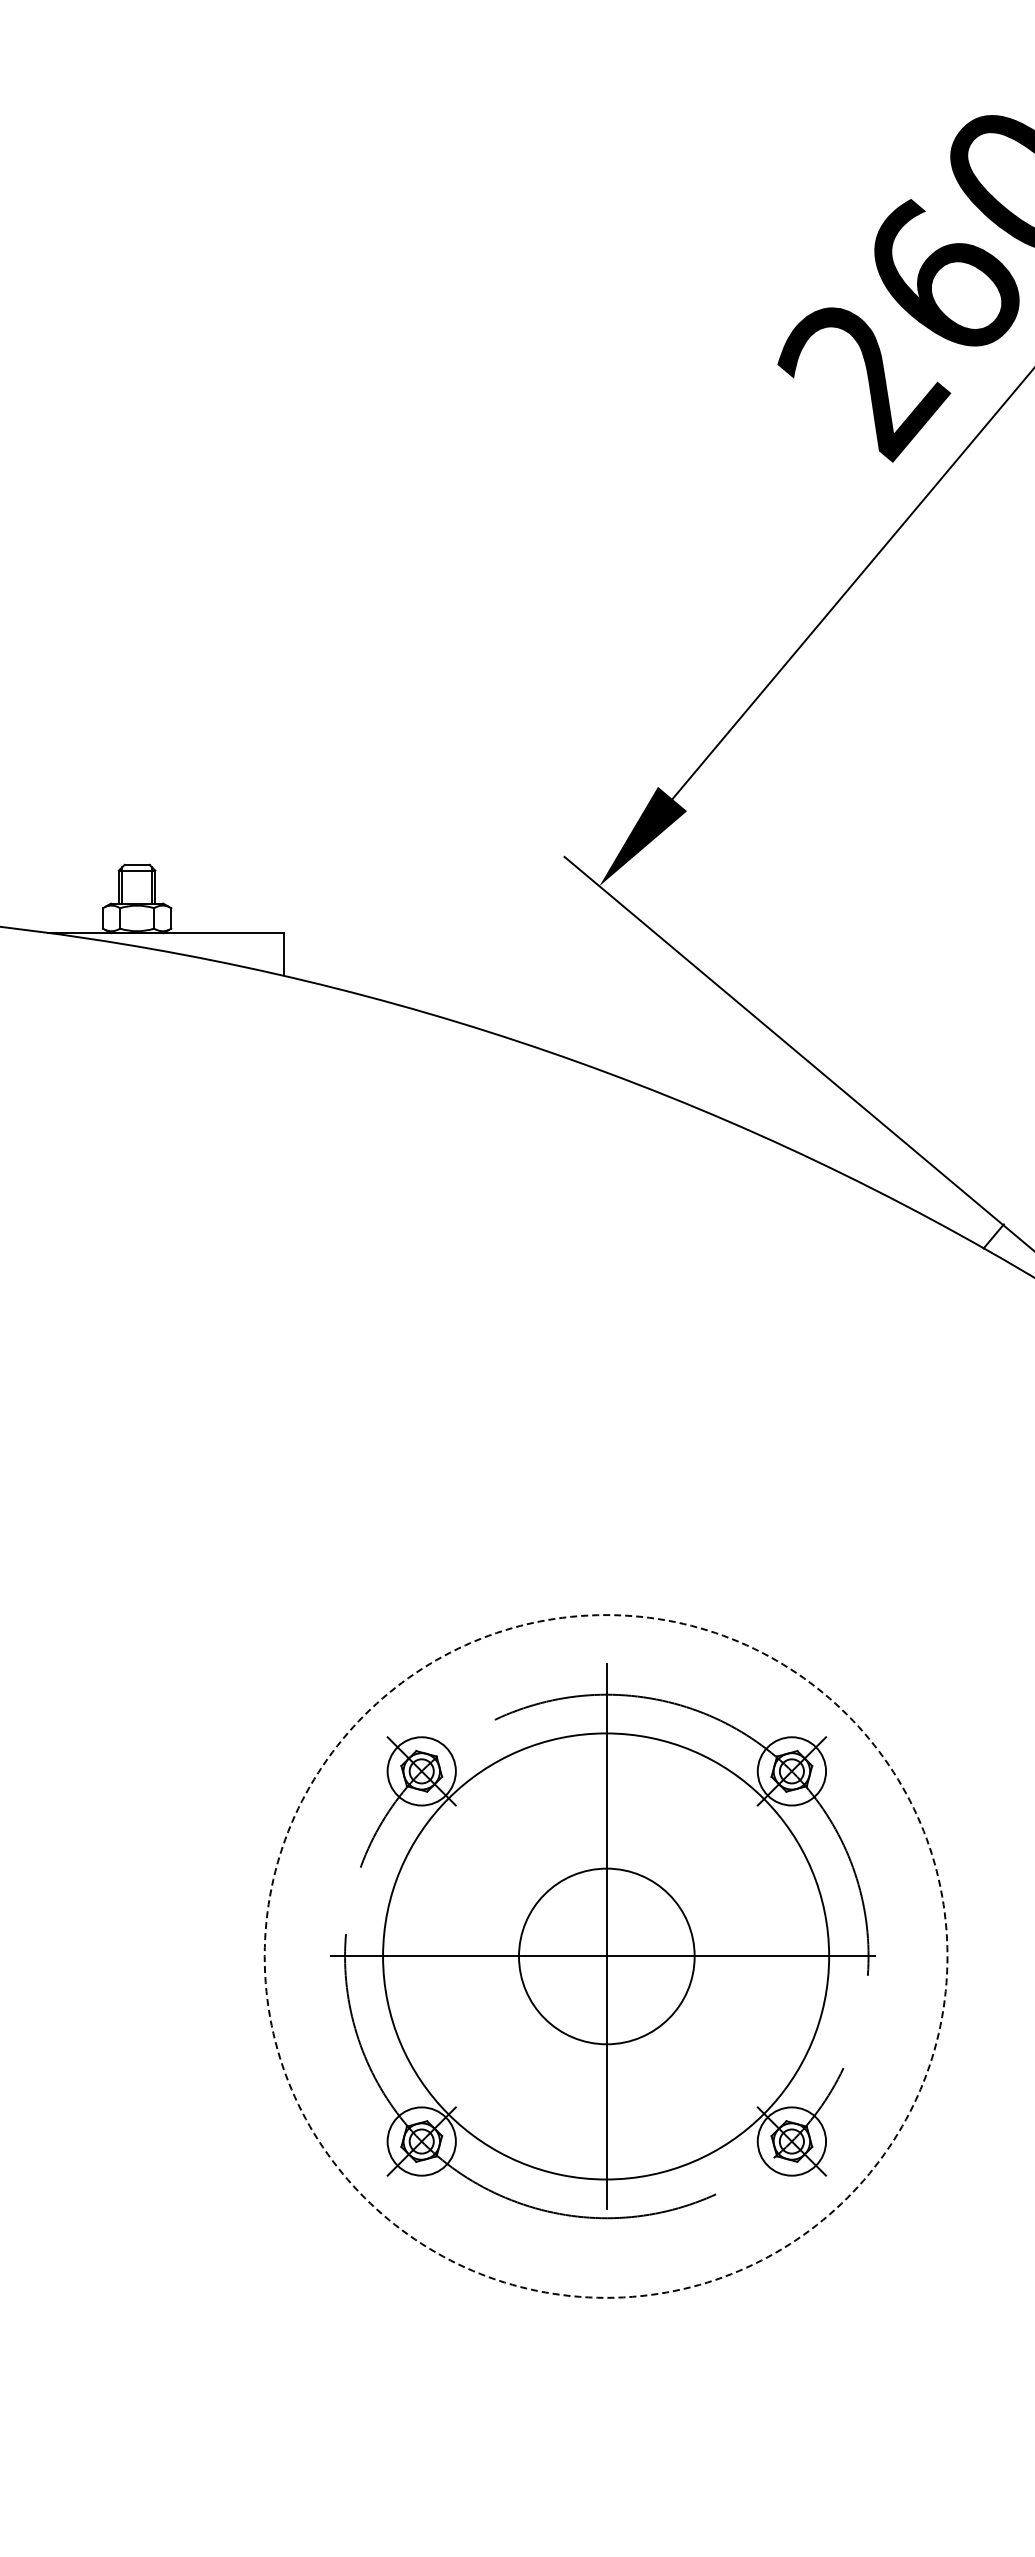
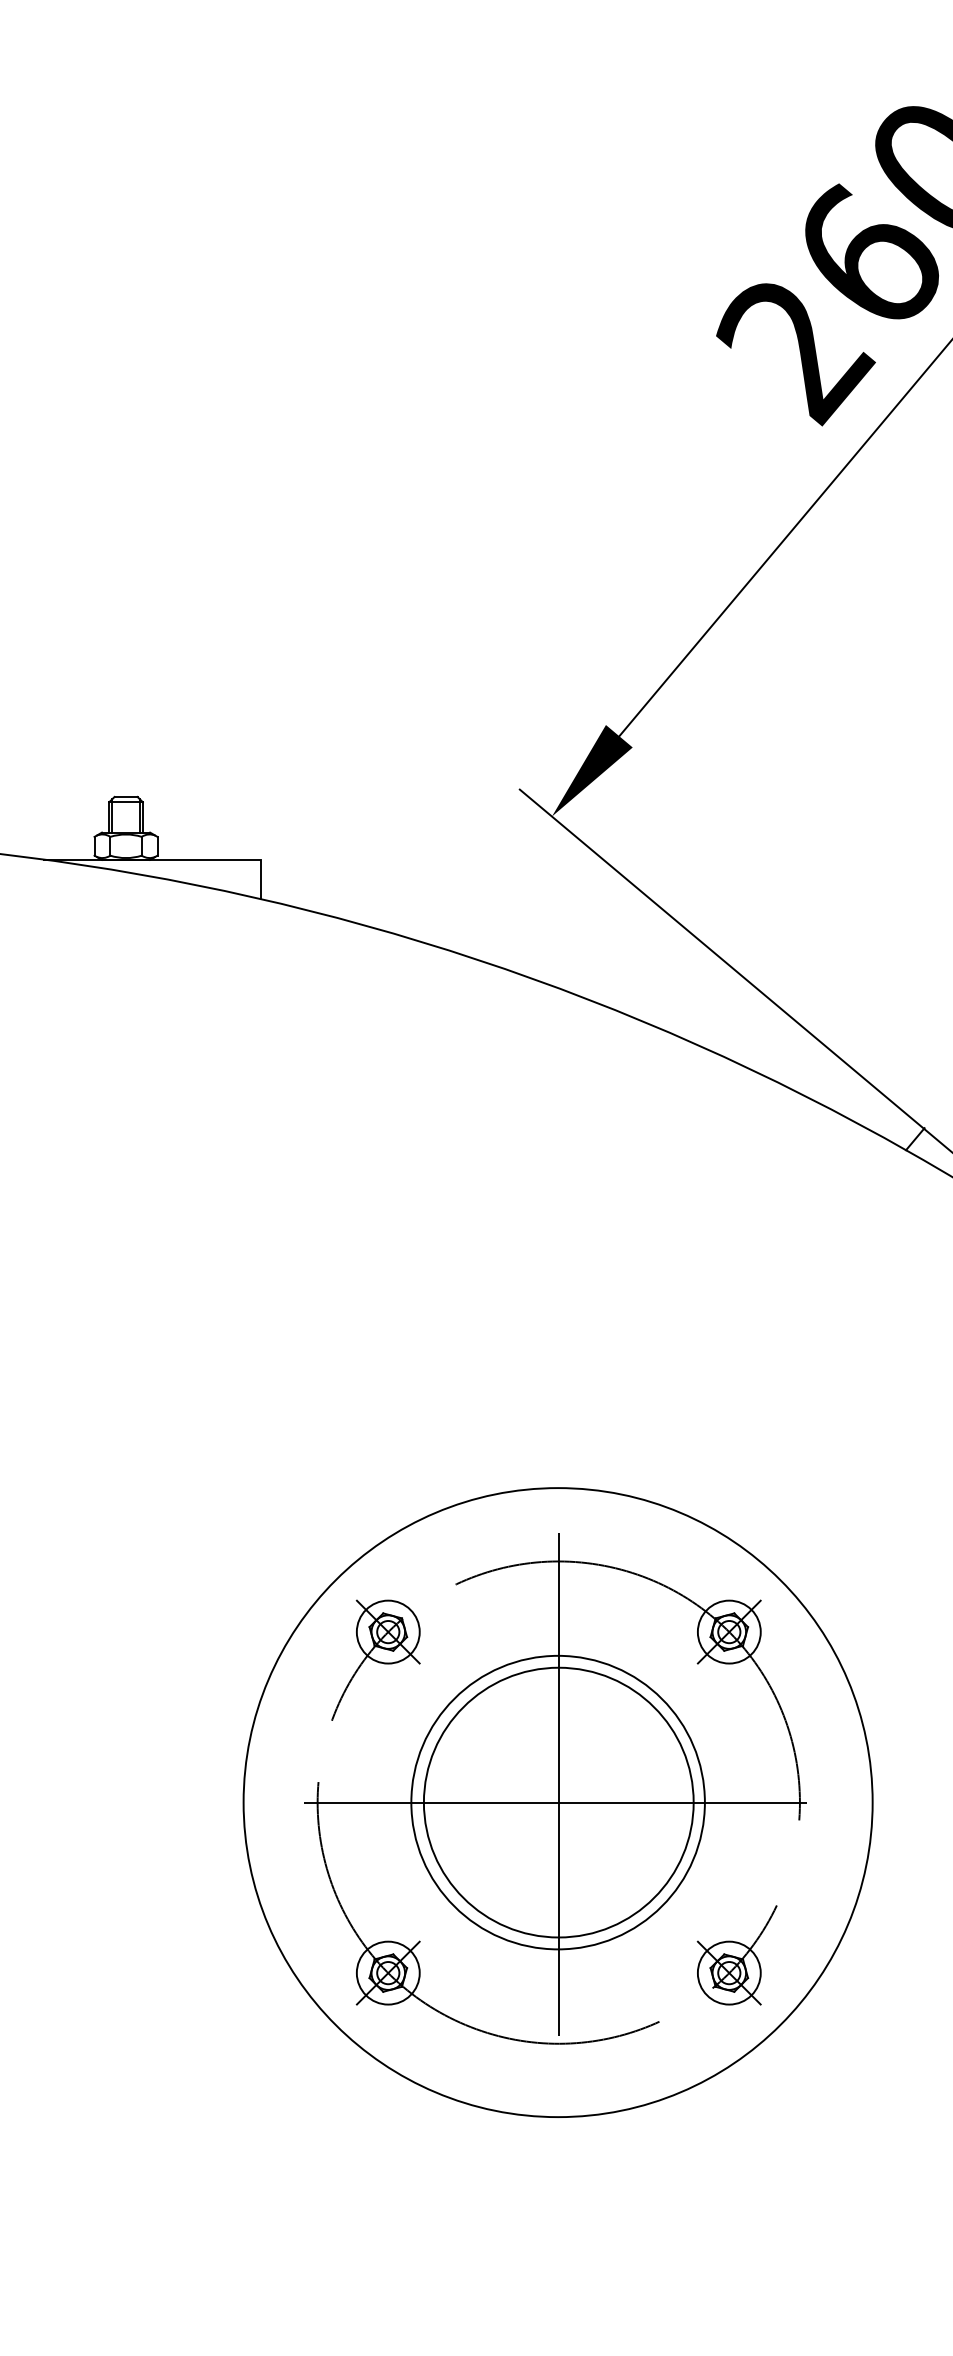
circle: (605, 1956) -> (557, 1802), dashed -> solid
circle: (605, 1956) -> (557, 1802), size x0.71
circle: (606, 1956) -> (558, 1802), size x1.67

